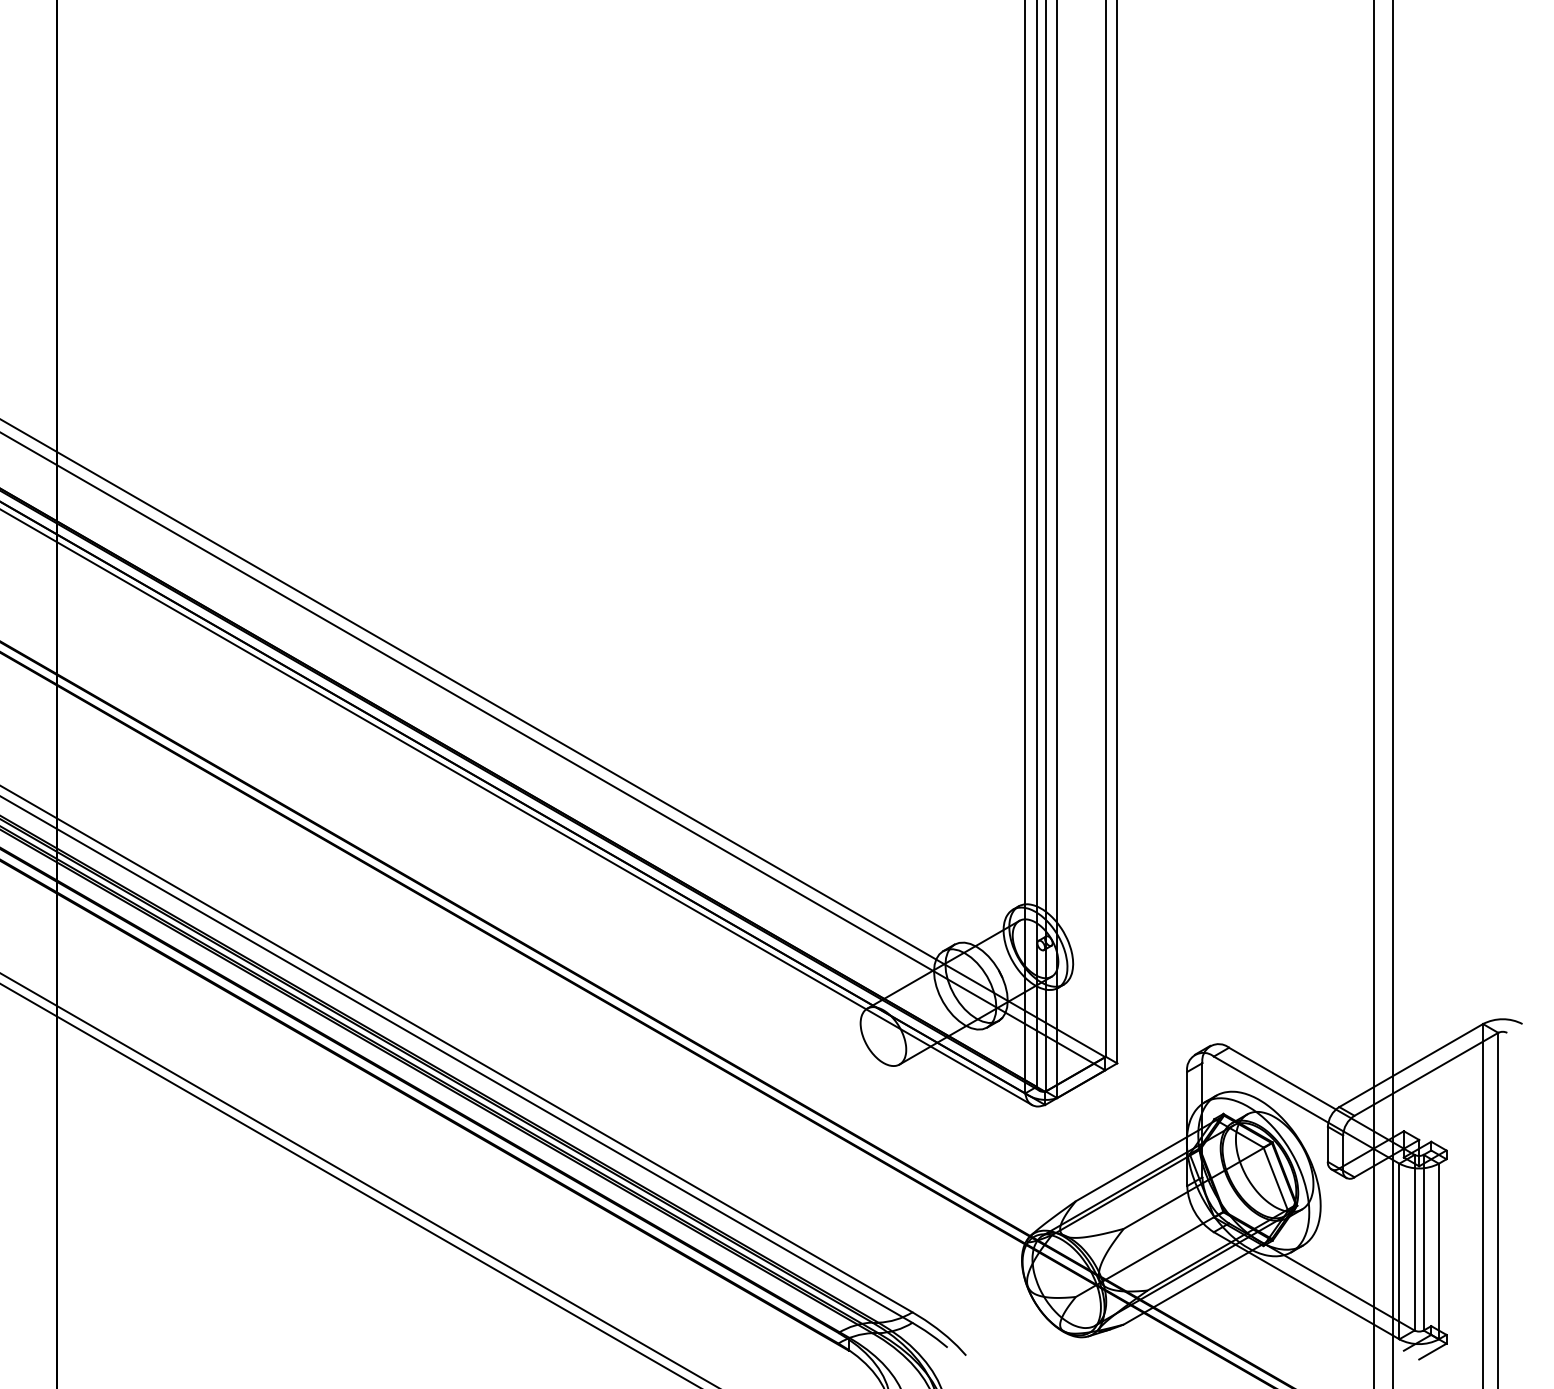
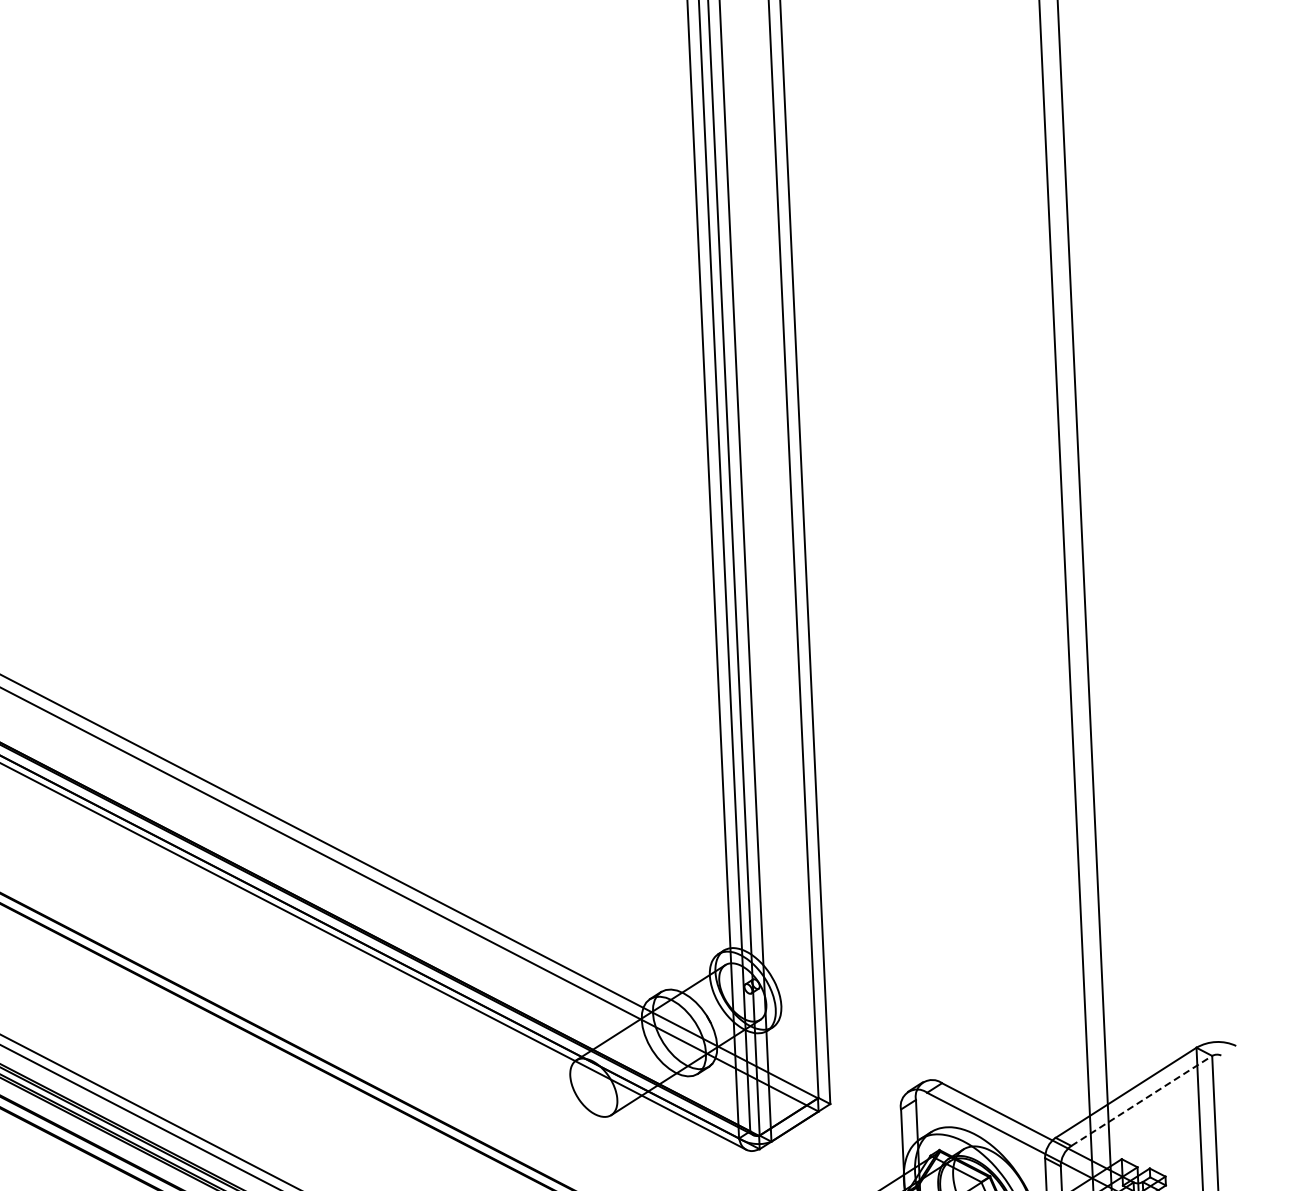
line: (1426, 1074) -> (1141, 1101), solid -> dashed

